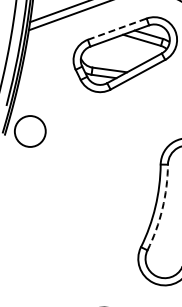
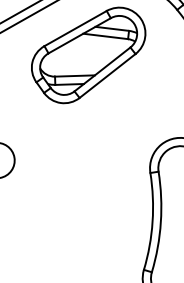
line: (117, 29) -> (75, 28), dashed -> solid
arc: (162, 208) -> (160, 222), dashed -> solid

